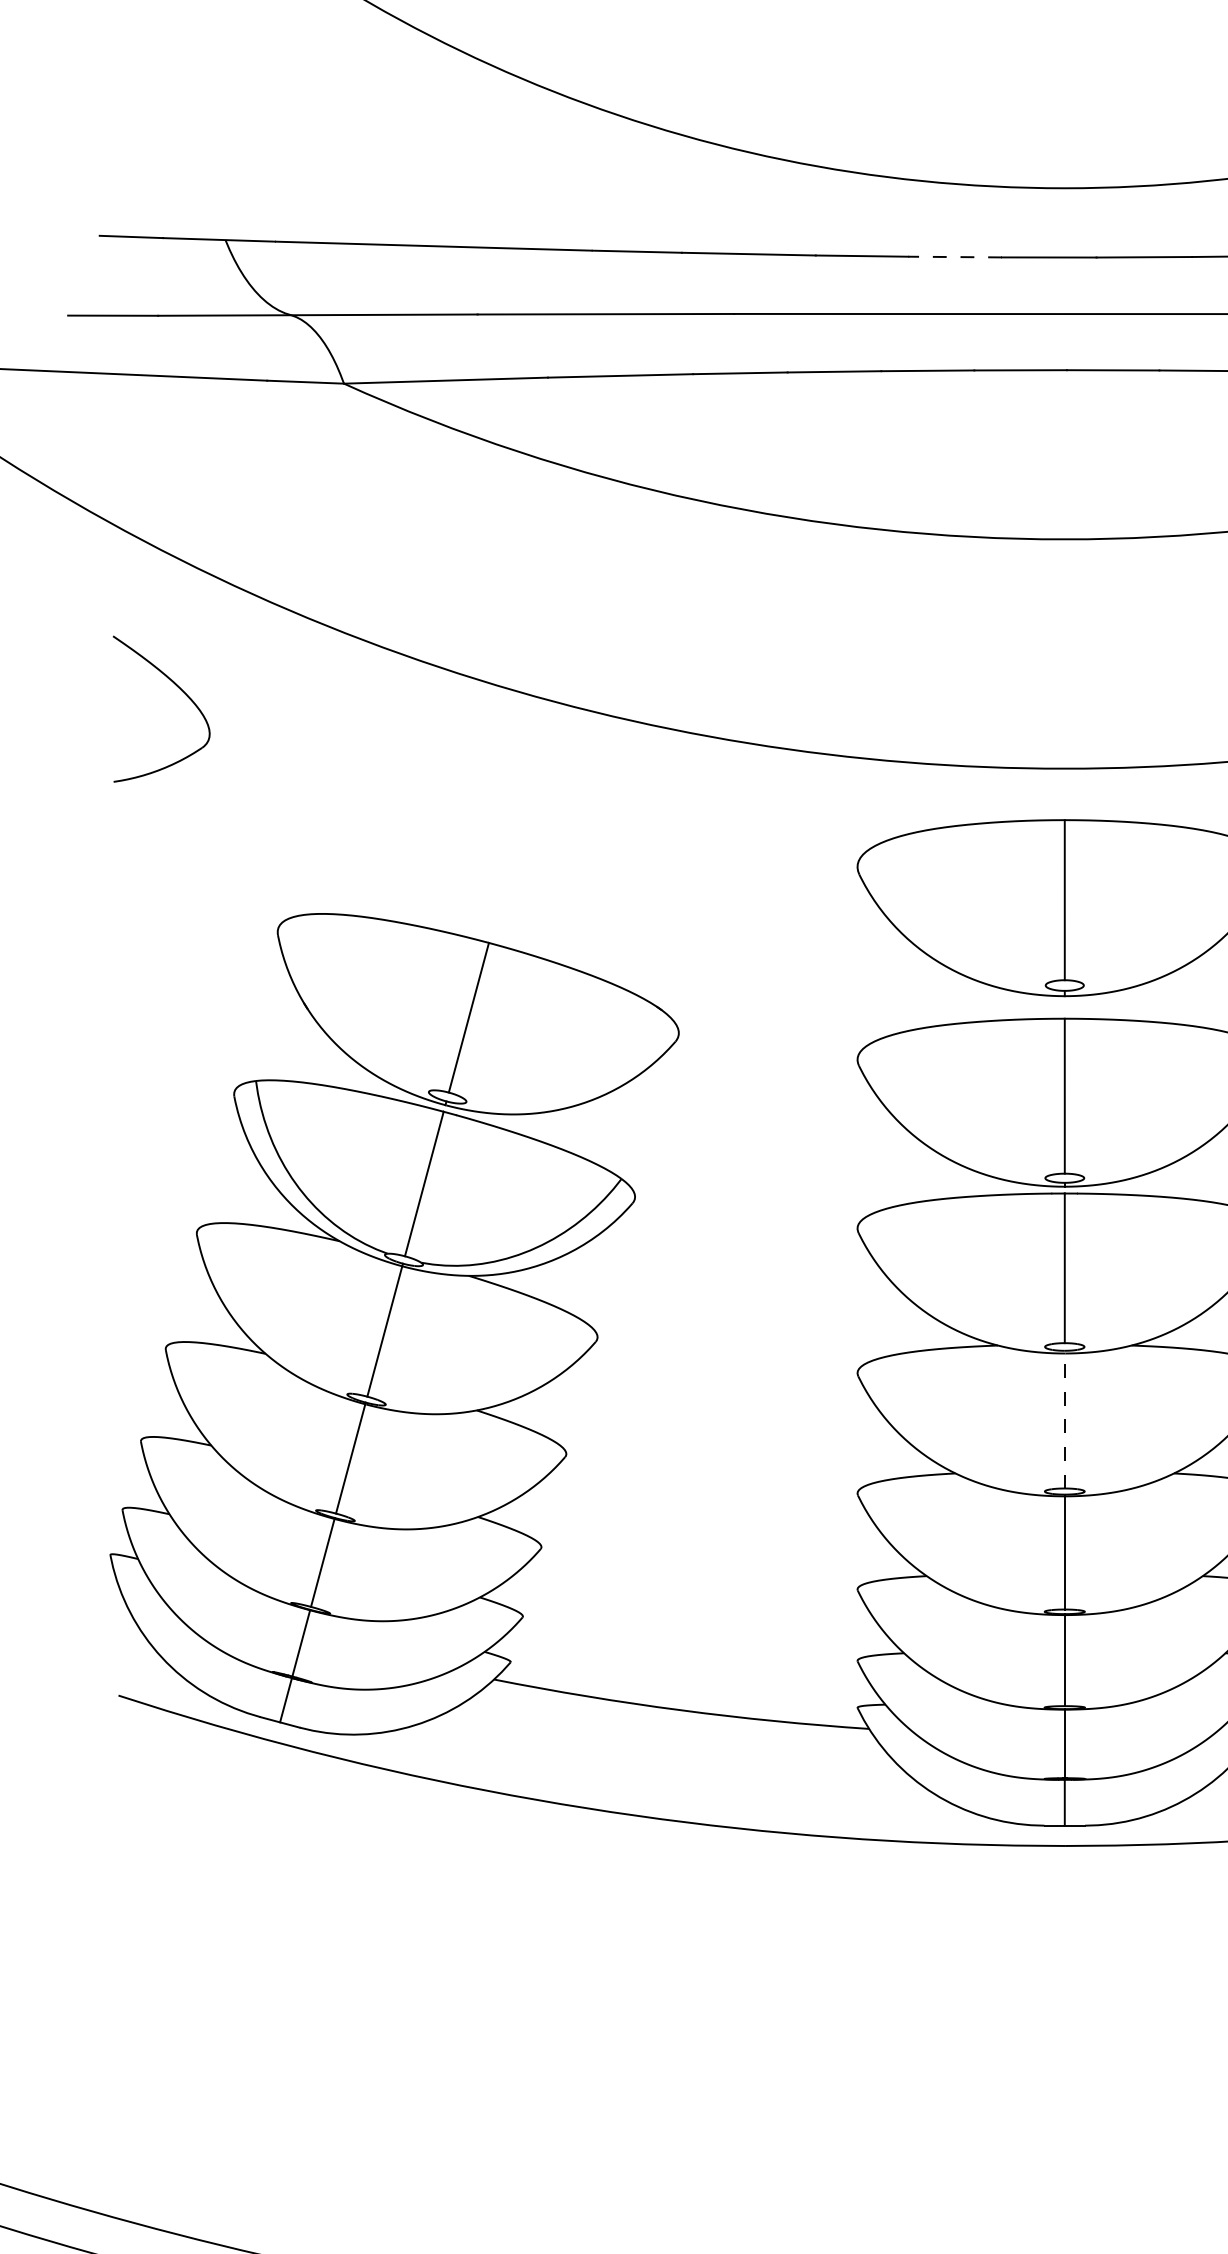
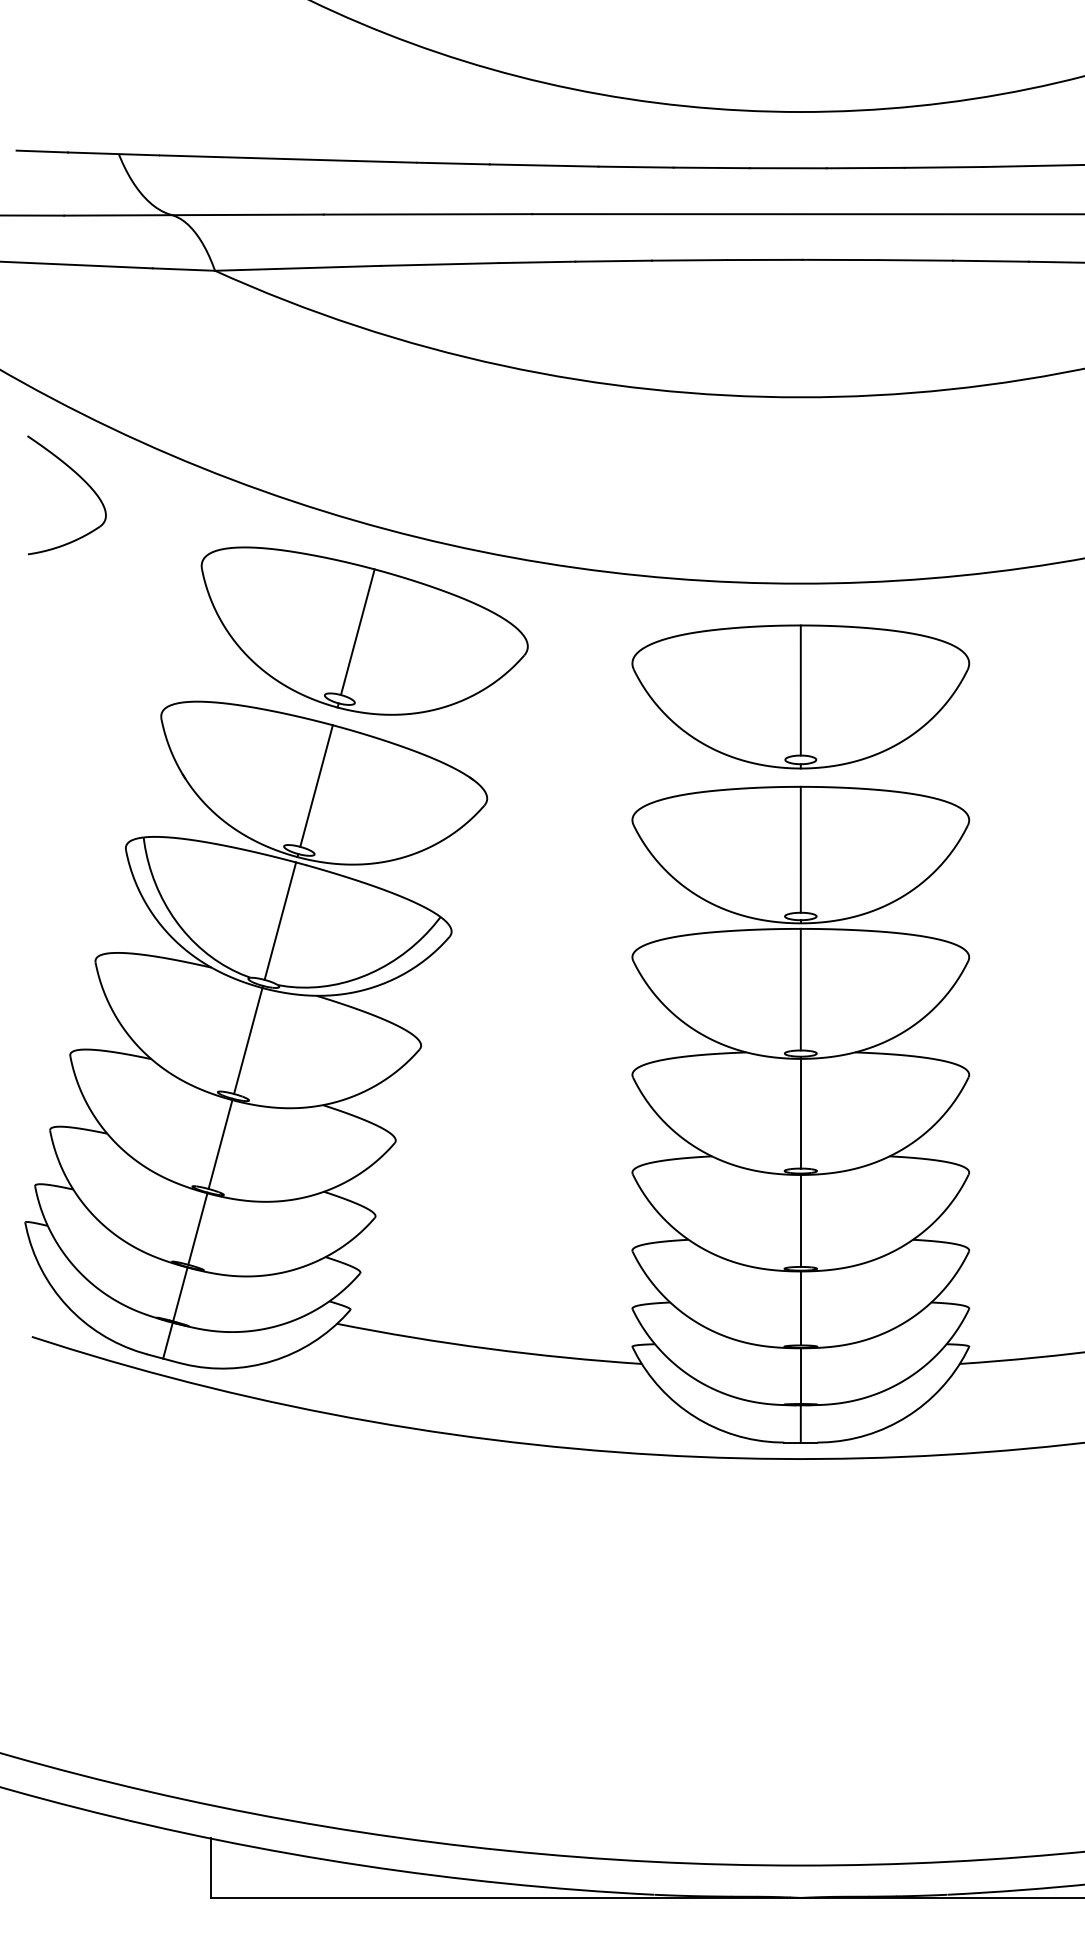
line: (954, 256) -> (711, 167), dashed -> solid
part: (179, 689) -> (81, 479), moved
part: (527, 826) -> (364, 630), added
line: (1064, 1419) -> (800, 1112), dashed -> solid

